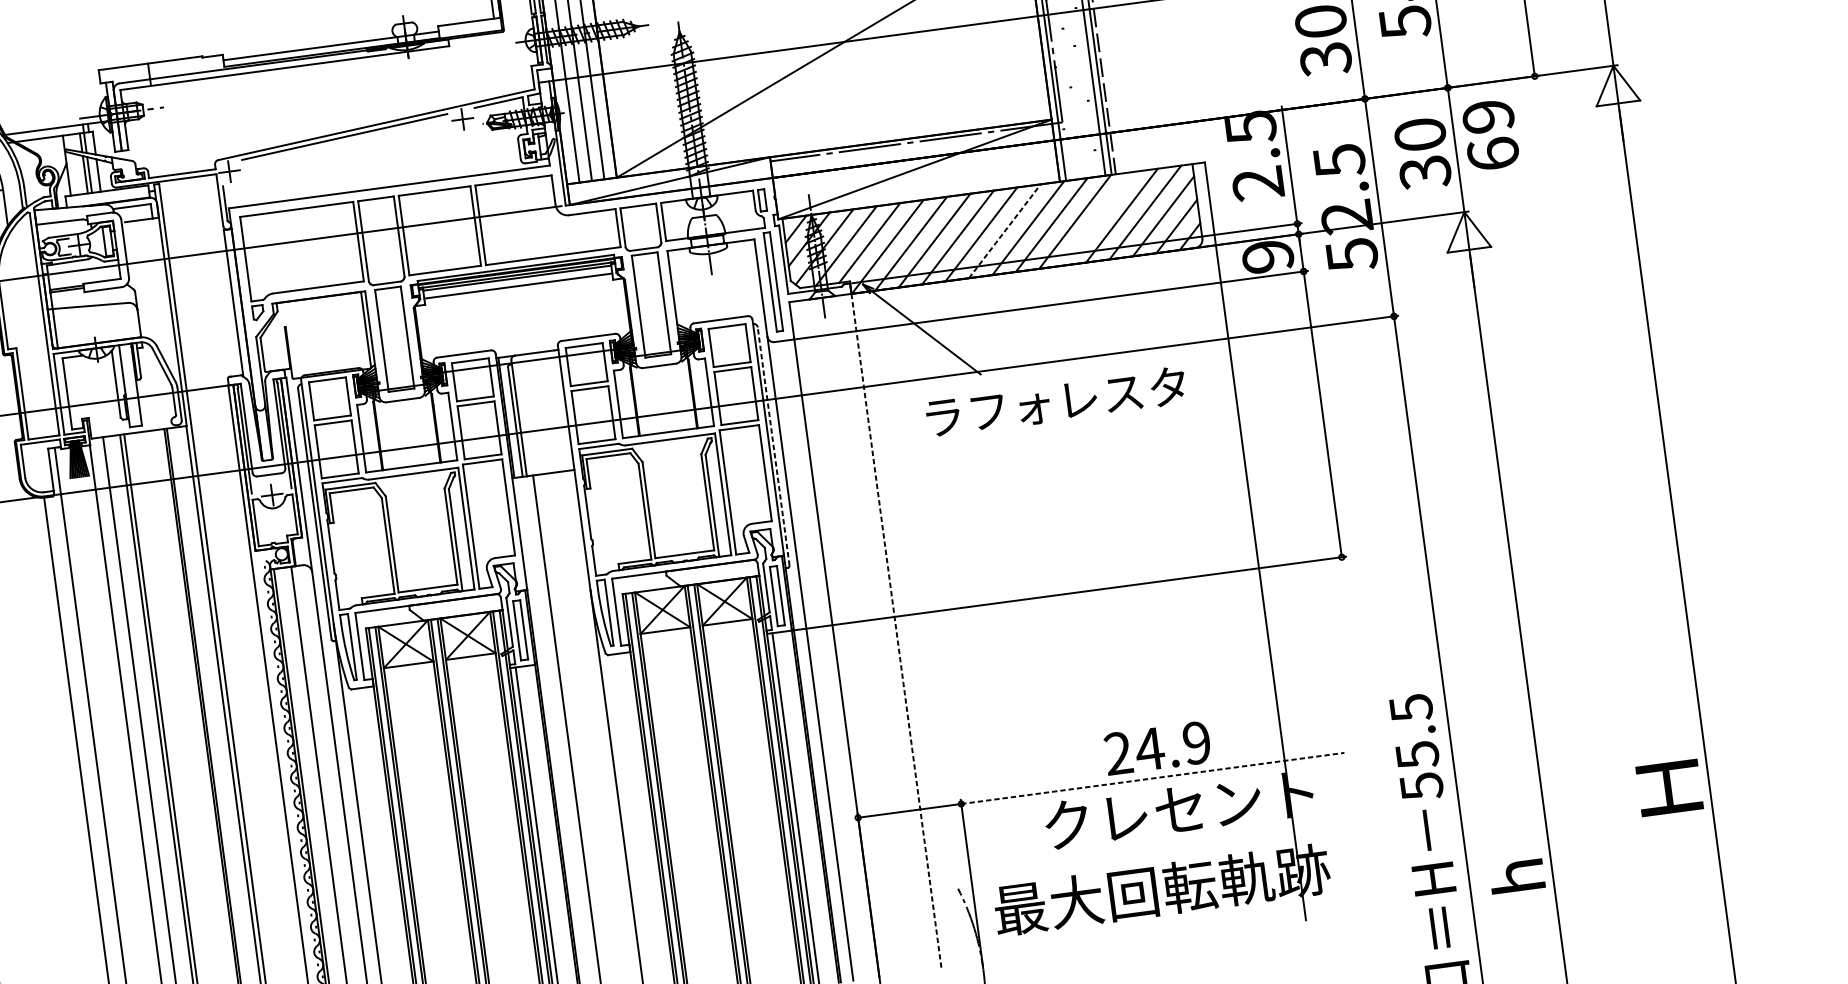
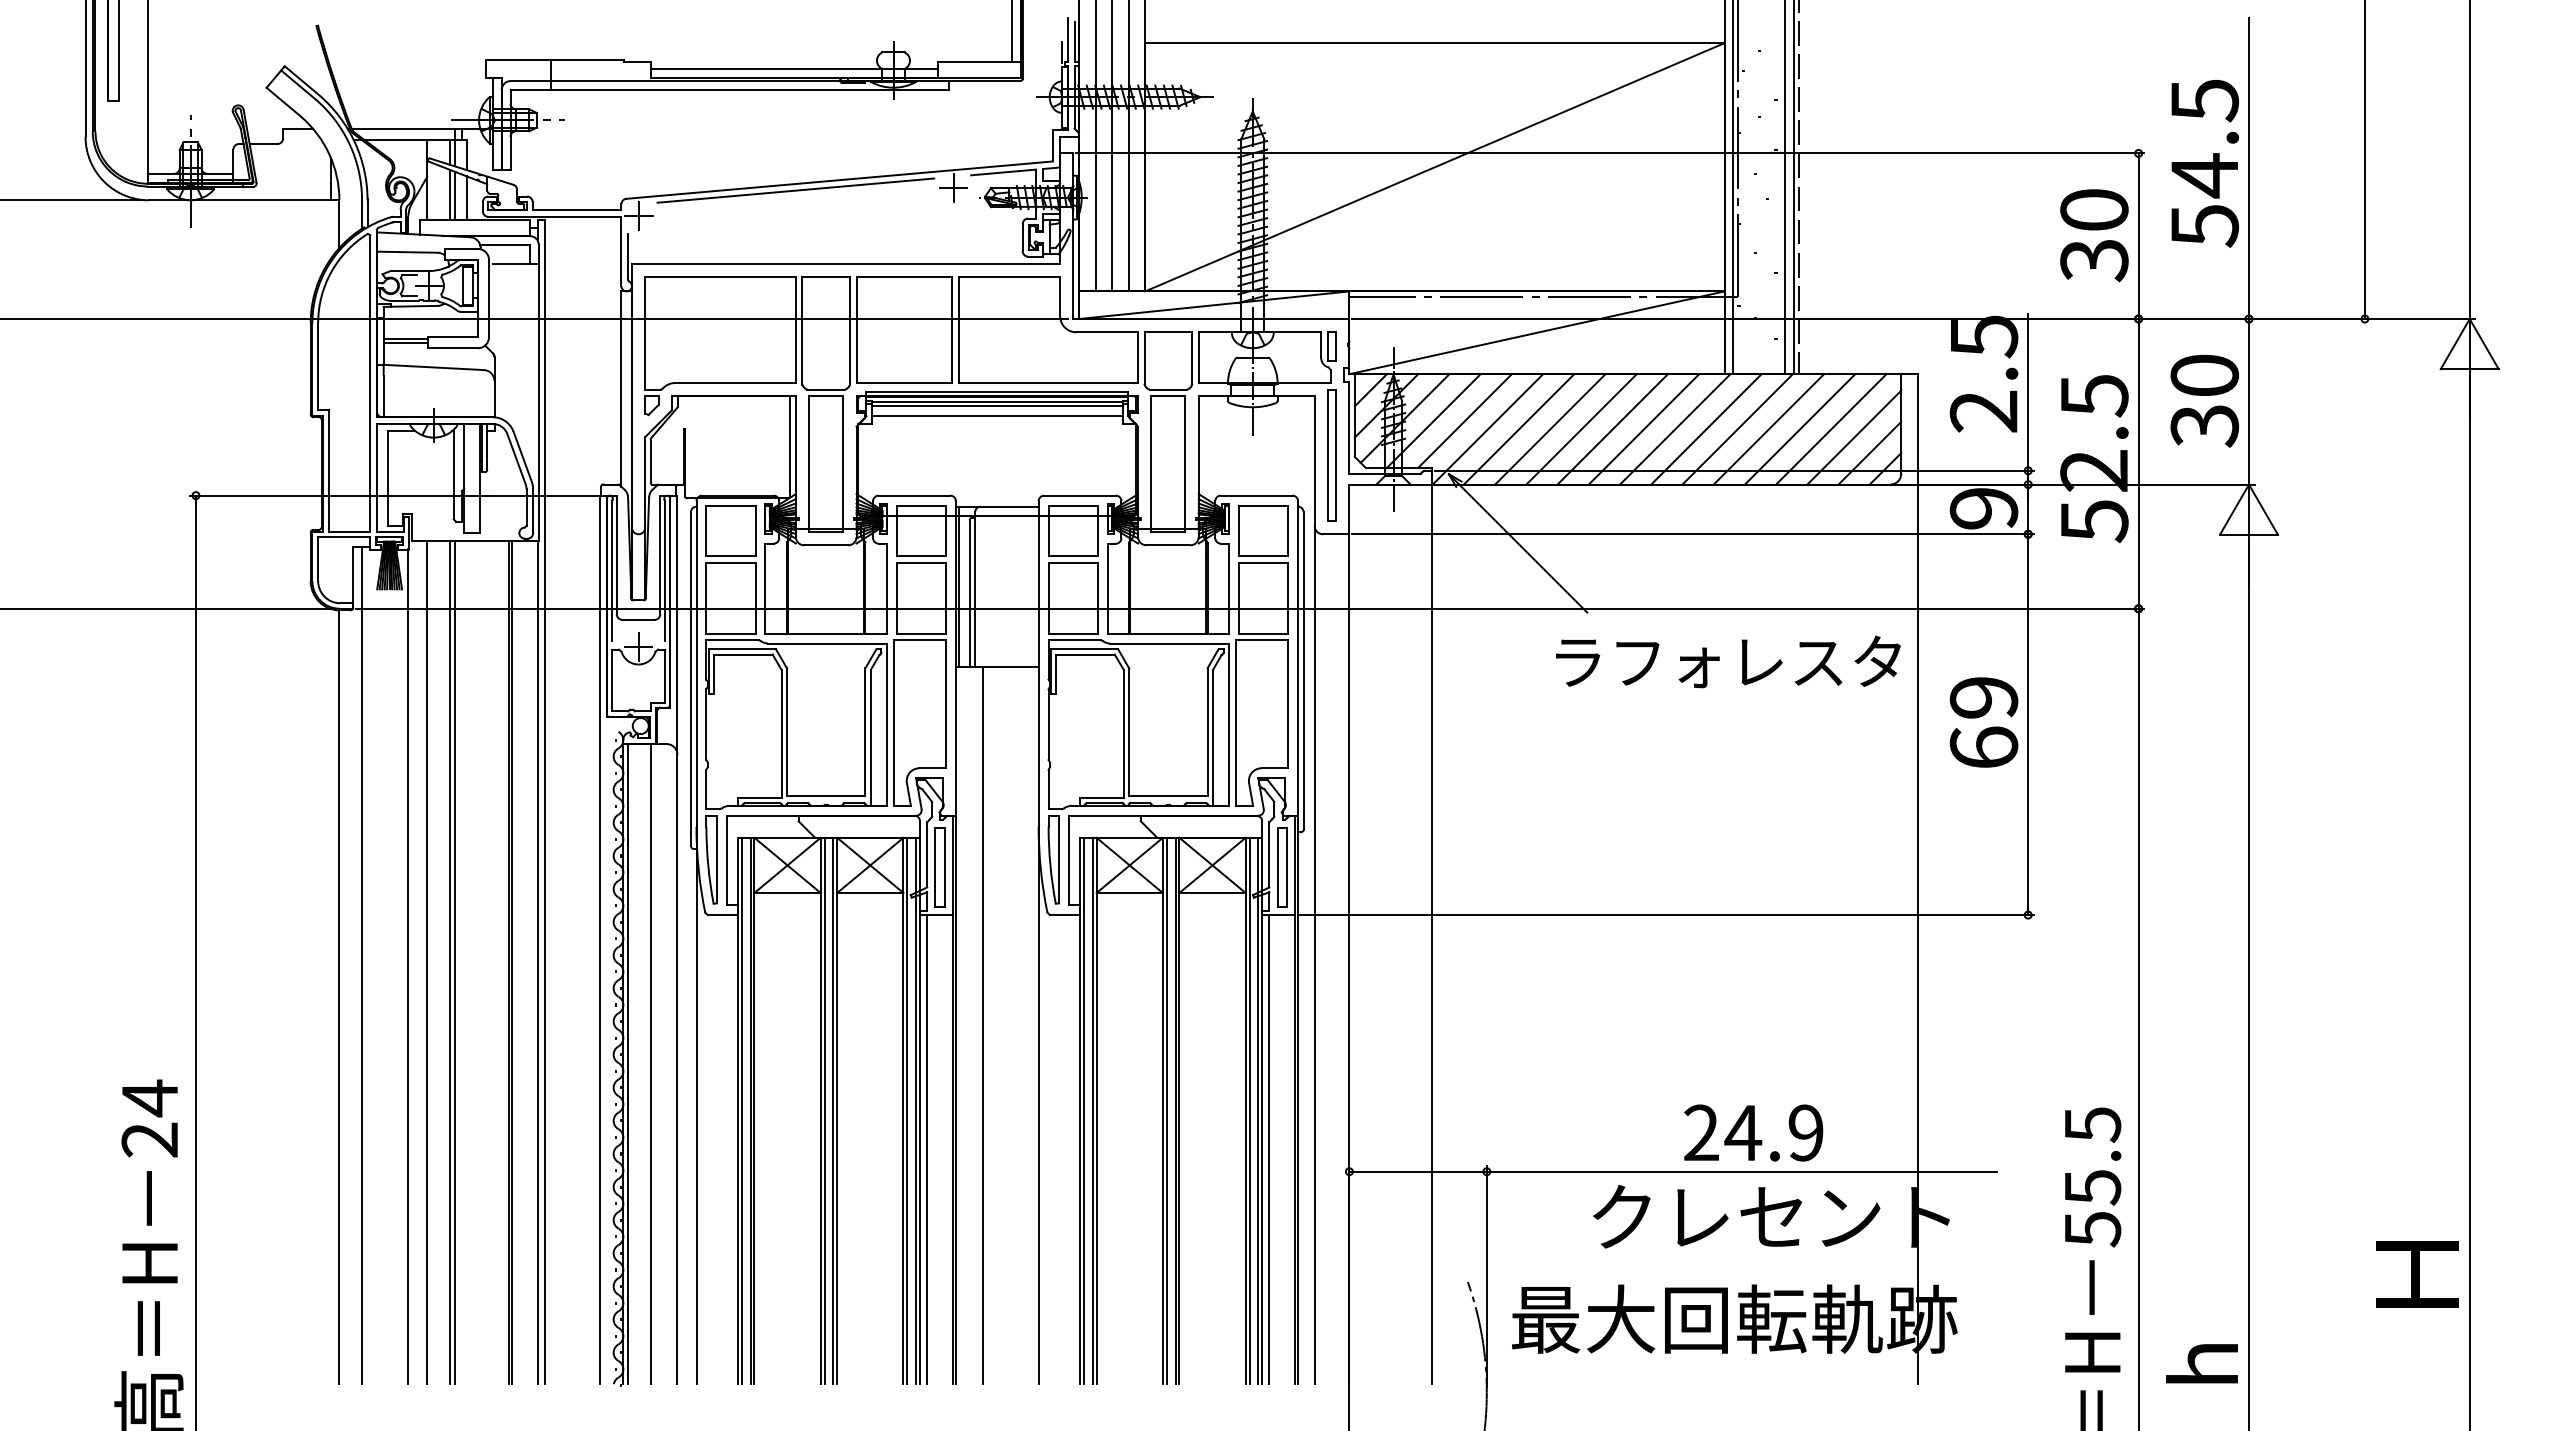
text: (1490, 135) -> (1983, 722), moved
line: (1098, 218) -> (1768, 429), added
line: (1005, 231) -> (1644, 429), dashed -> solid
text: (1056, 401) -> (1728, 661), moved
line: (773, 446) -> (1303, 670), dashed -> solid
line: (896, 627) -> (1432, 929), dashed -> solid
line: (1153, 778) -> (1742, 1171), dashed -> solid

